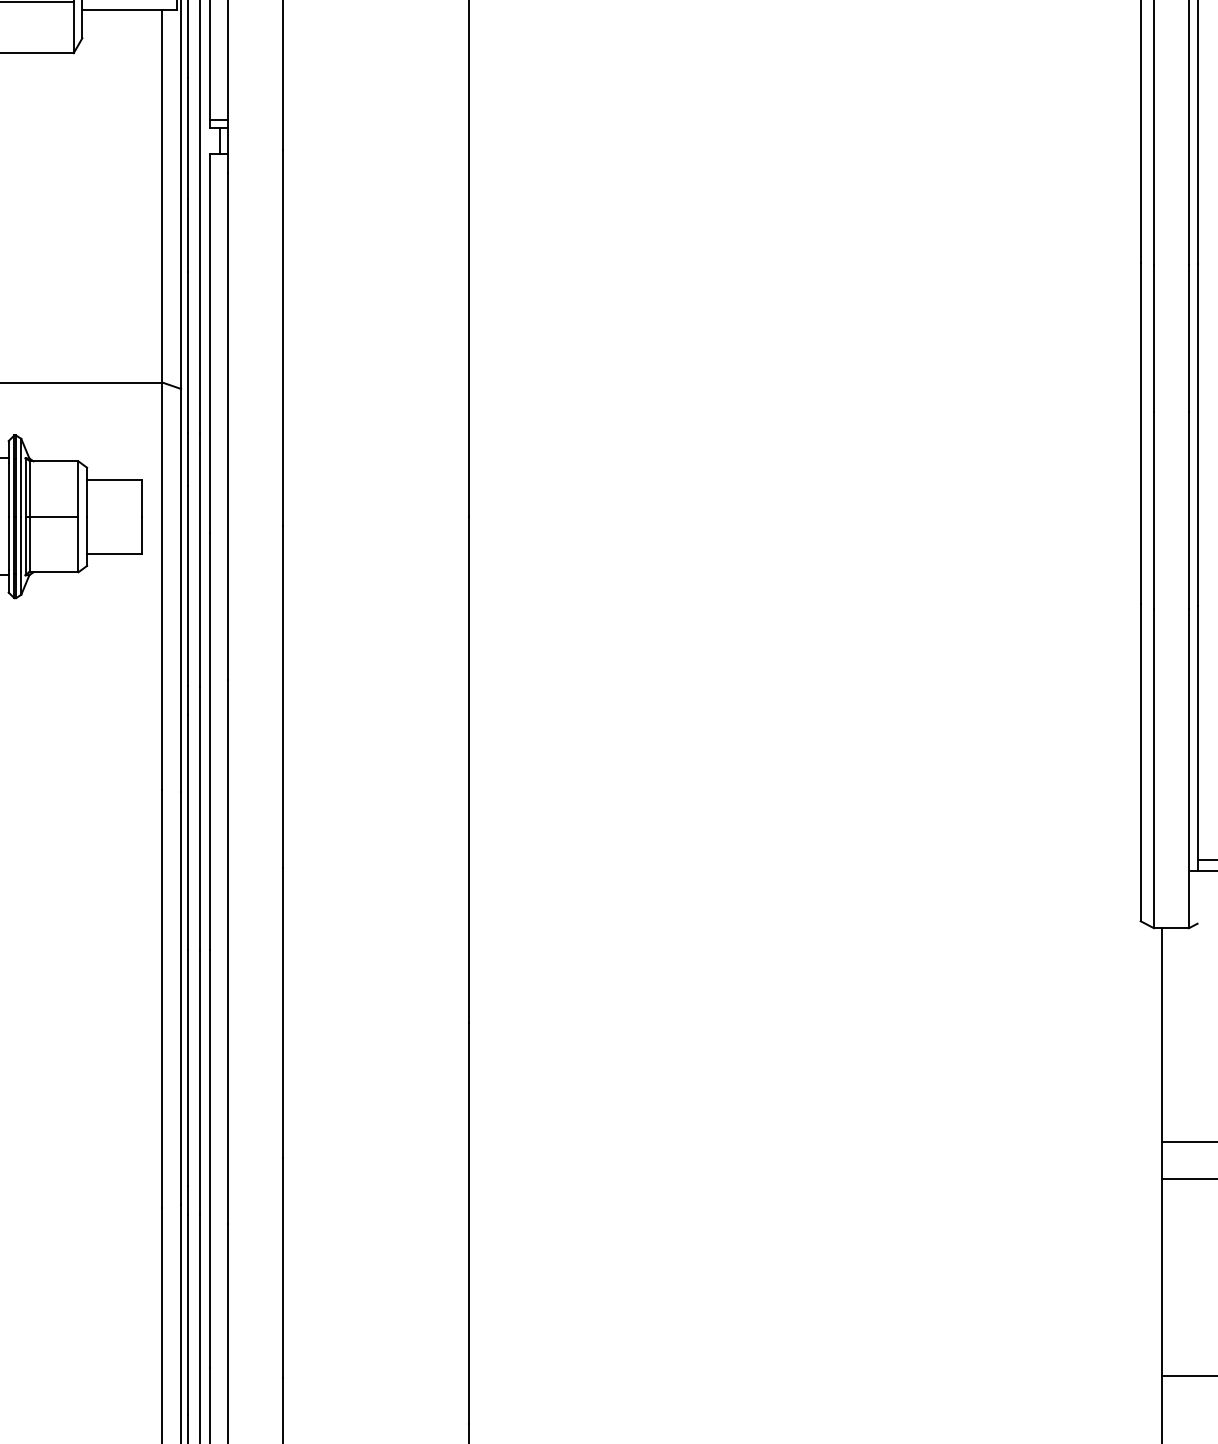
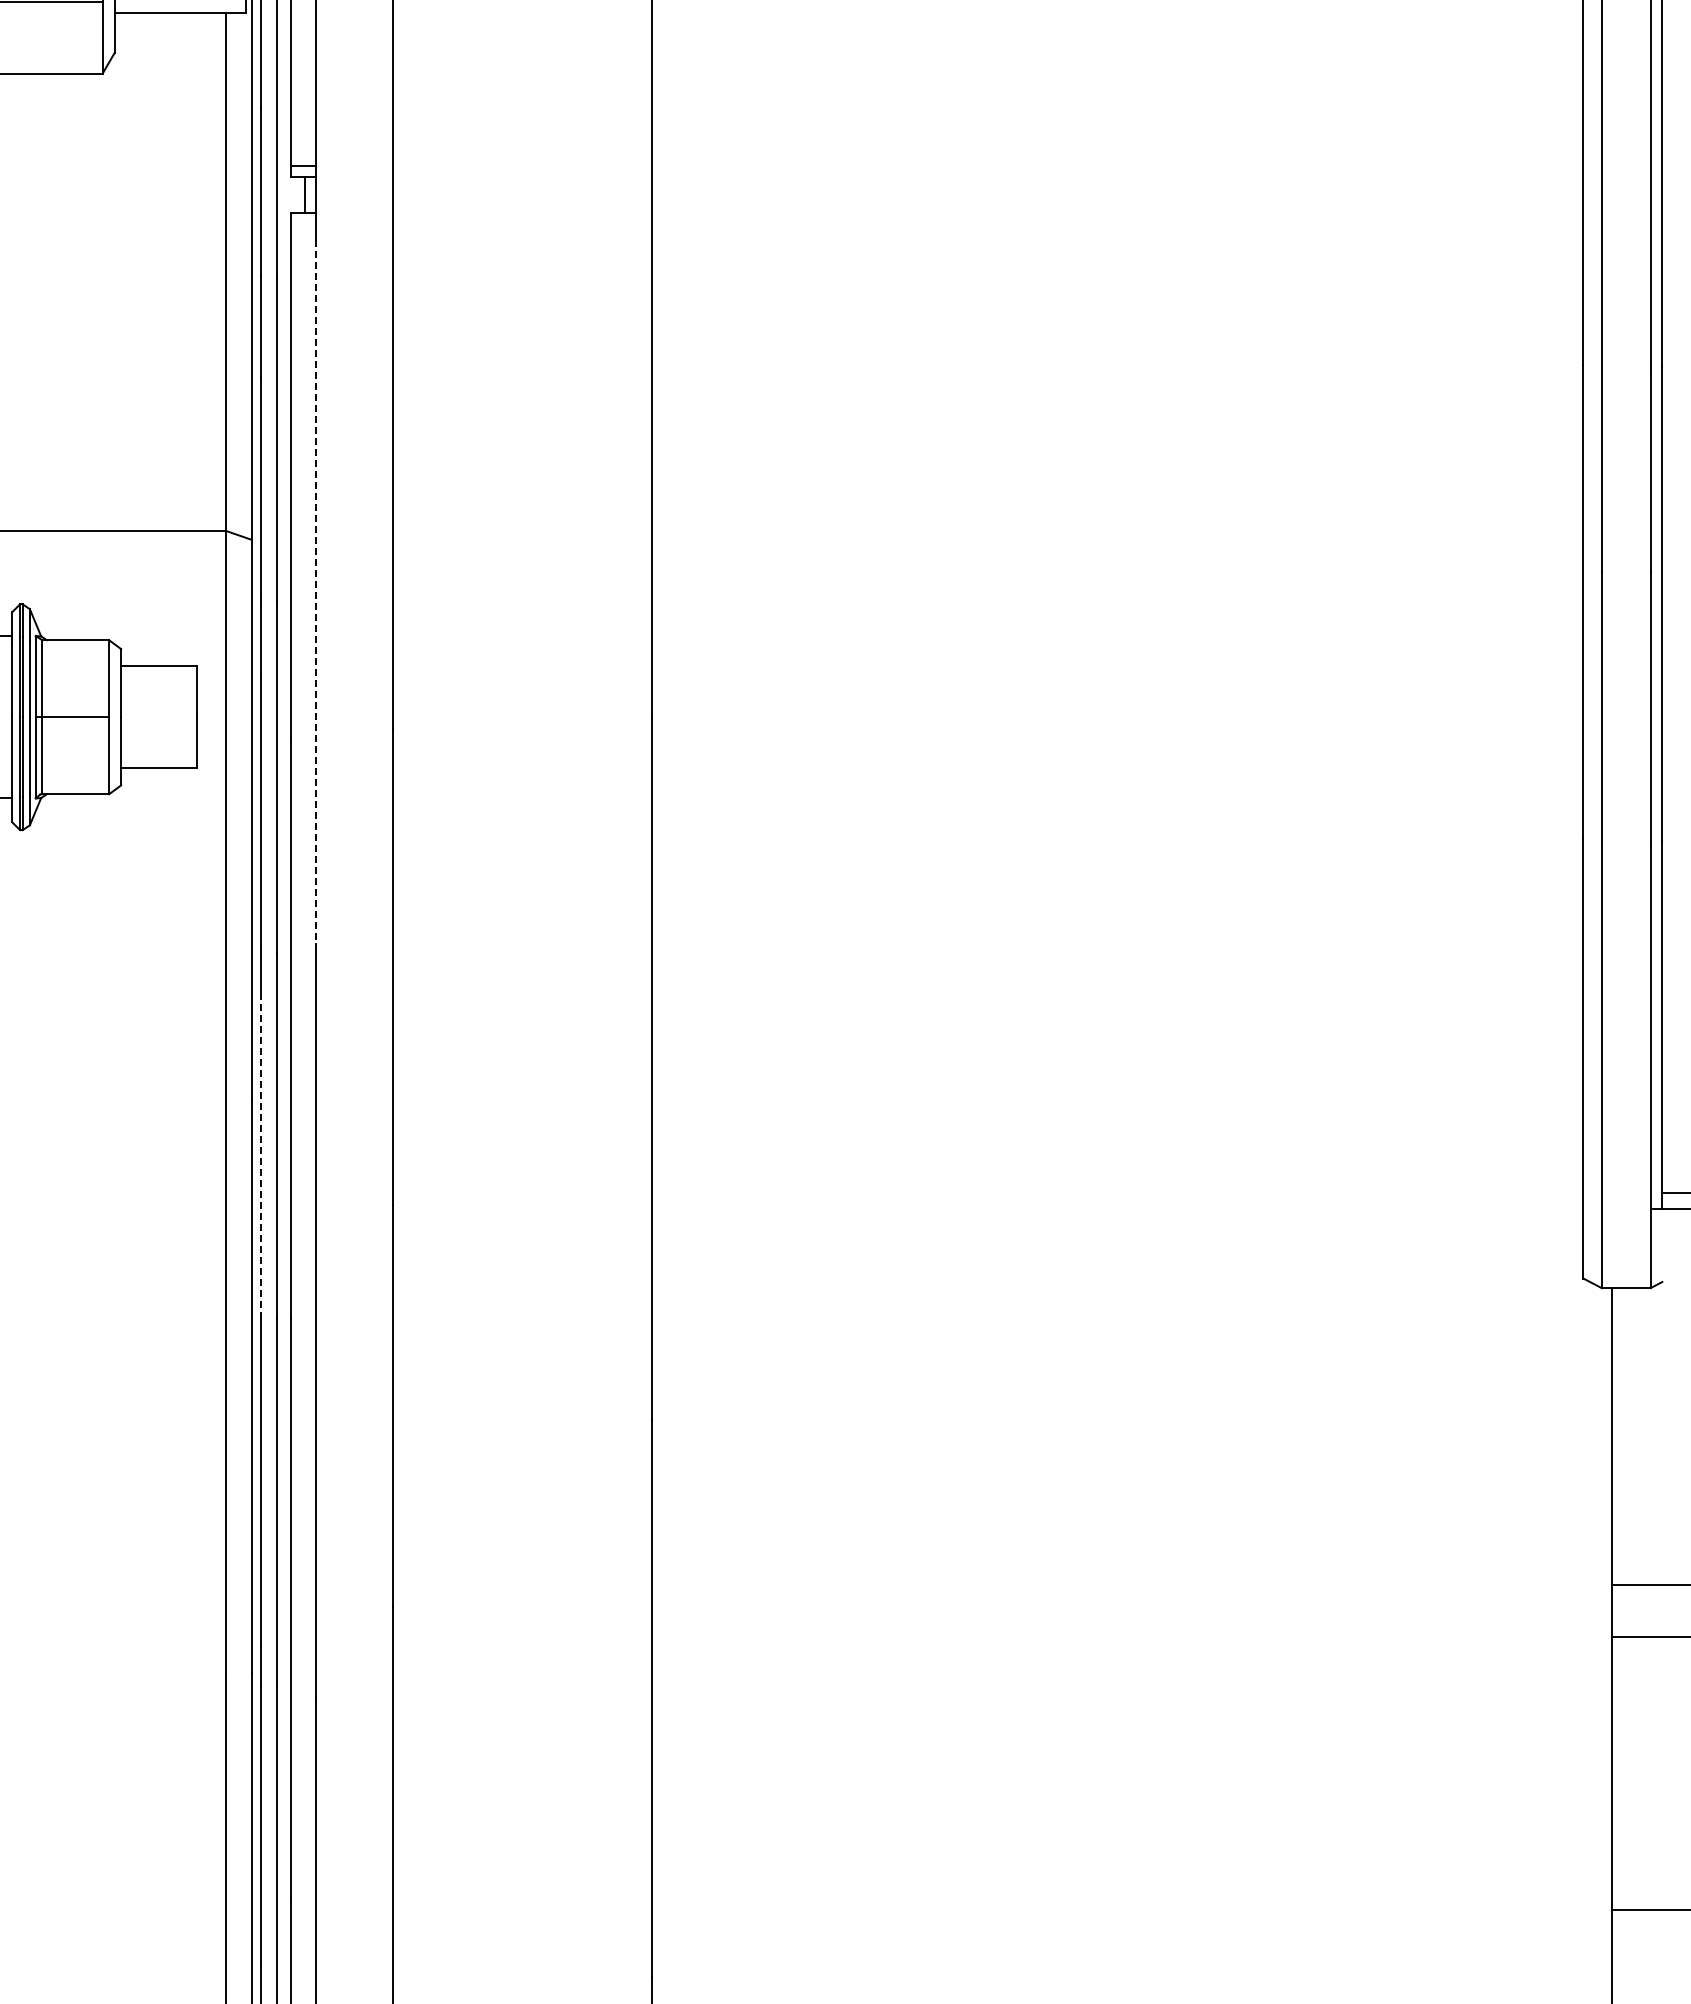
line: (227, 426) -> (316, 592), solid -> dashed
line: (187, 832) -> (260, 1155), solid -> dashed

